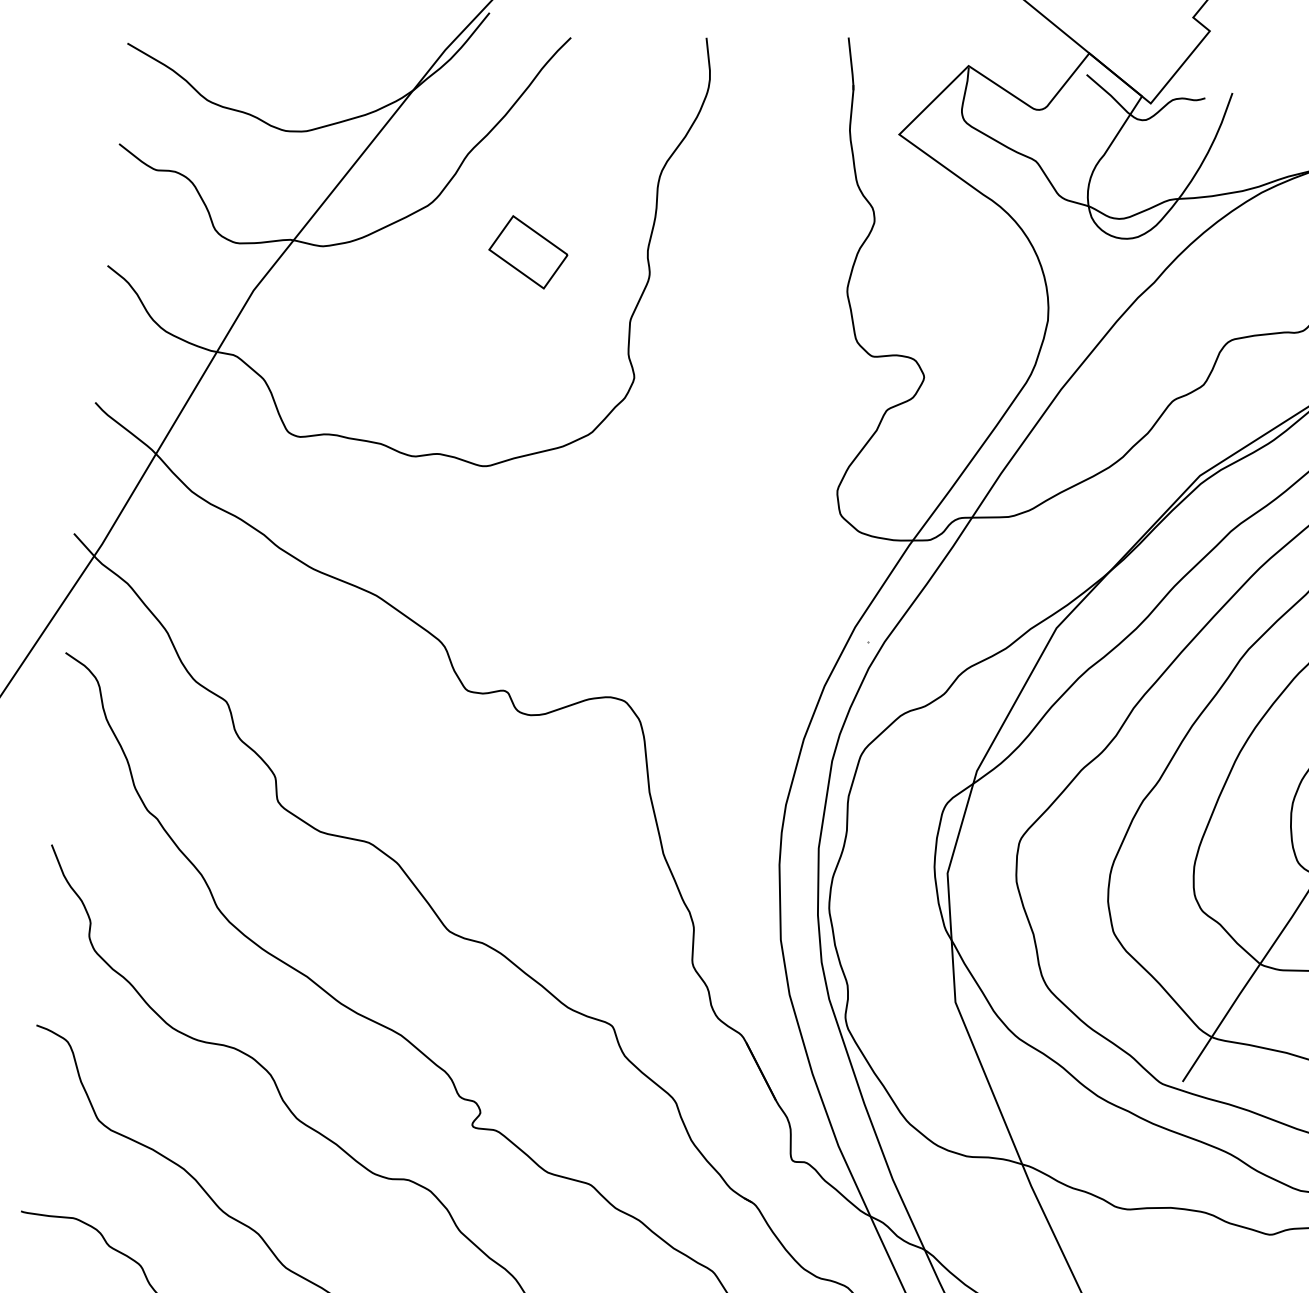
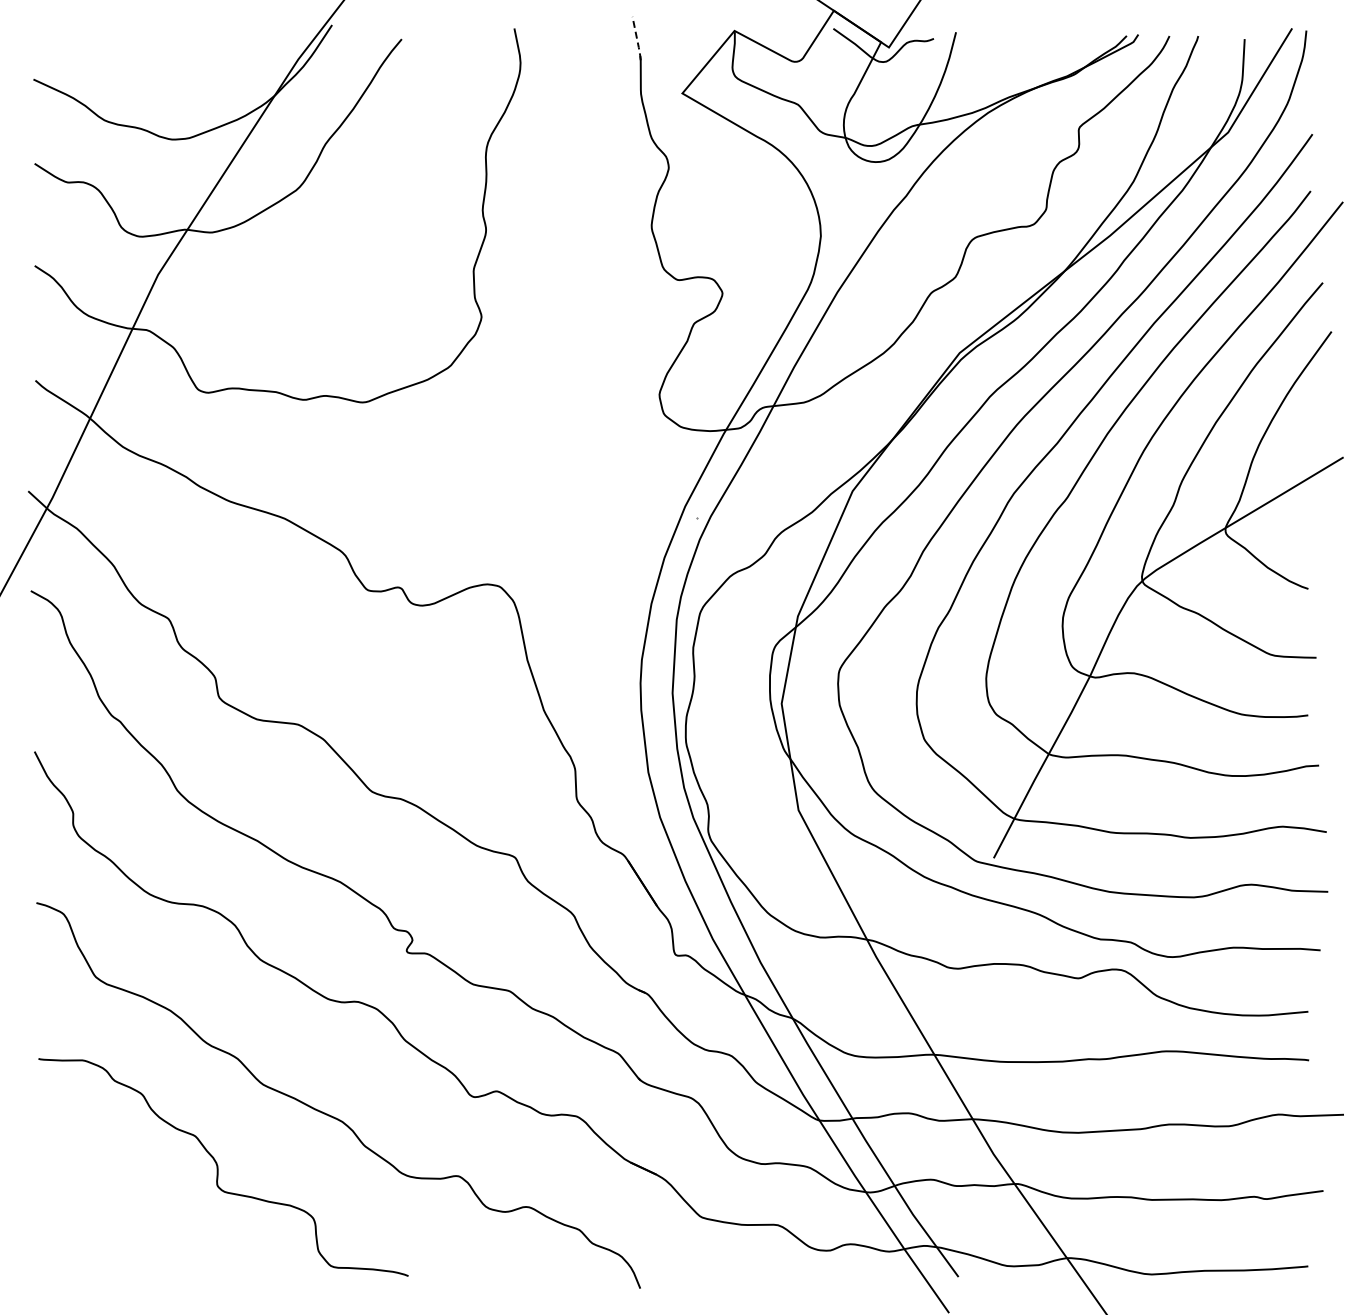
line: (851, 65) -> (637, 39), solid -> dashed
part: (527, 251) -> (382, 220), removed

